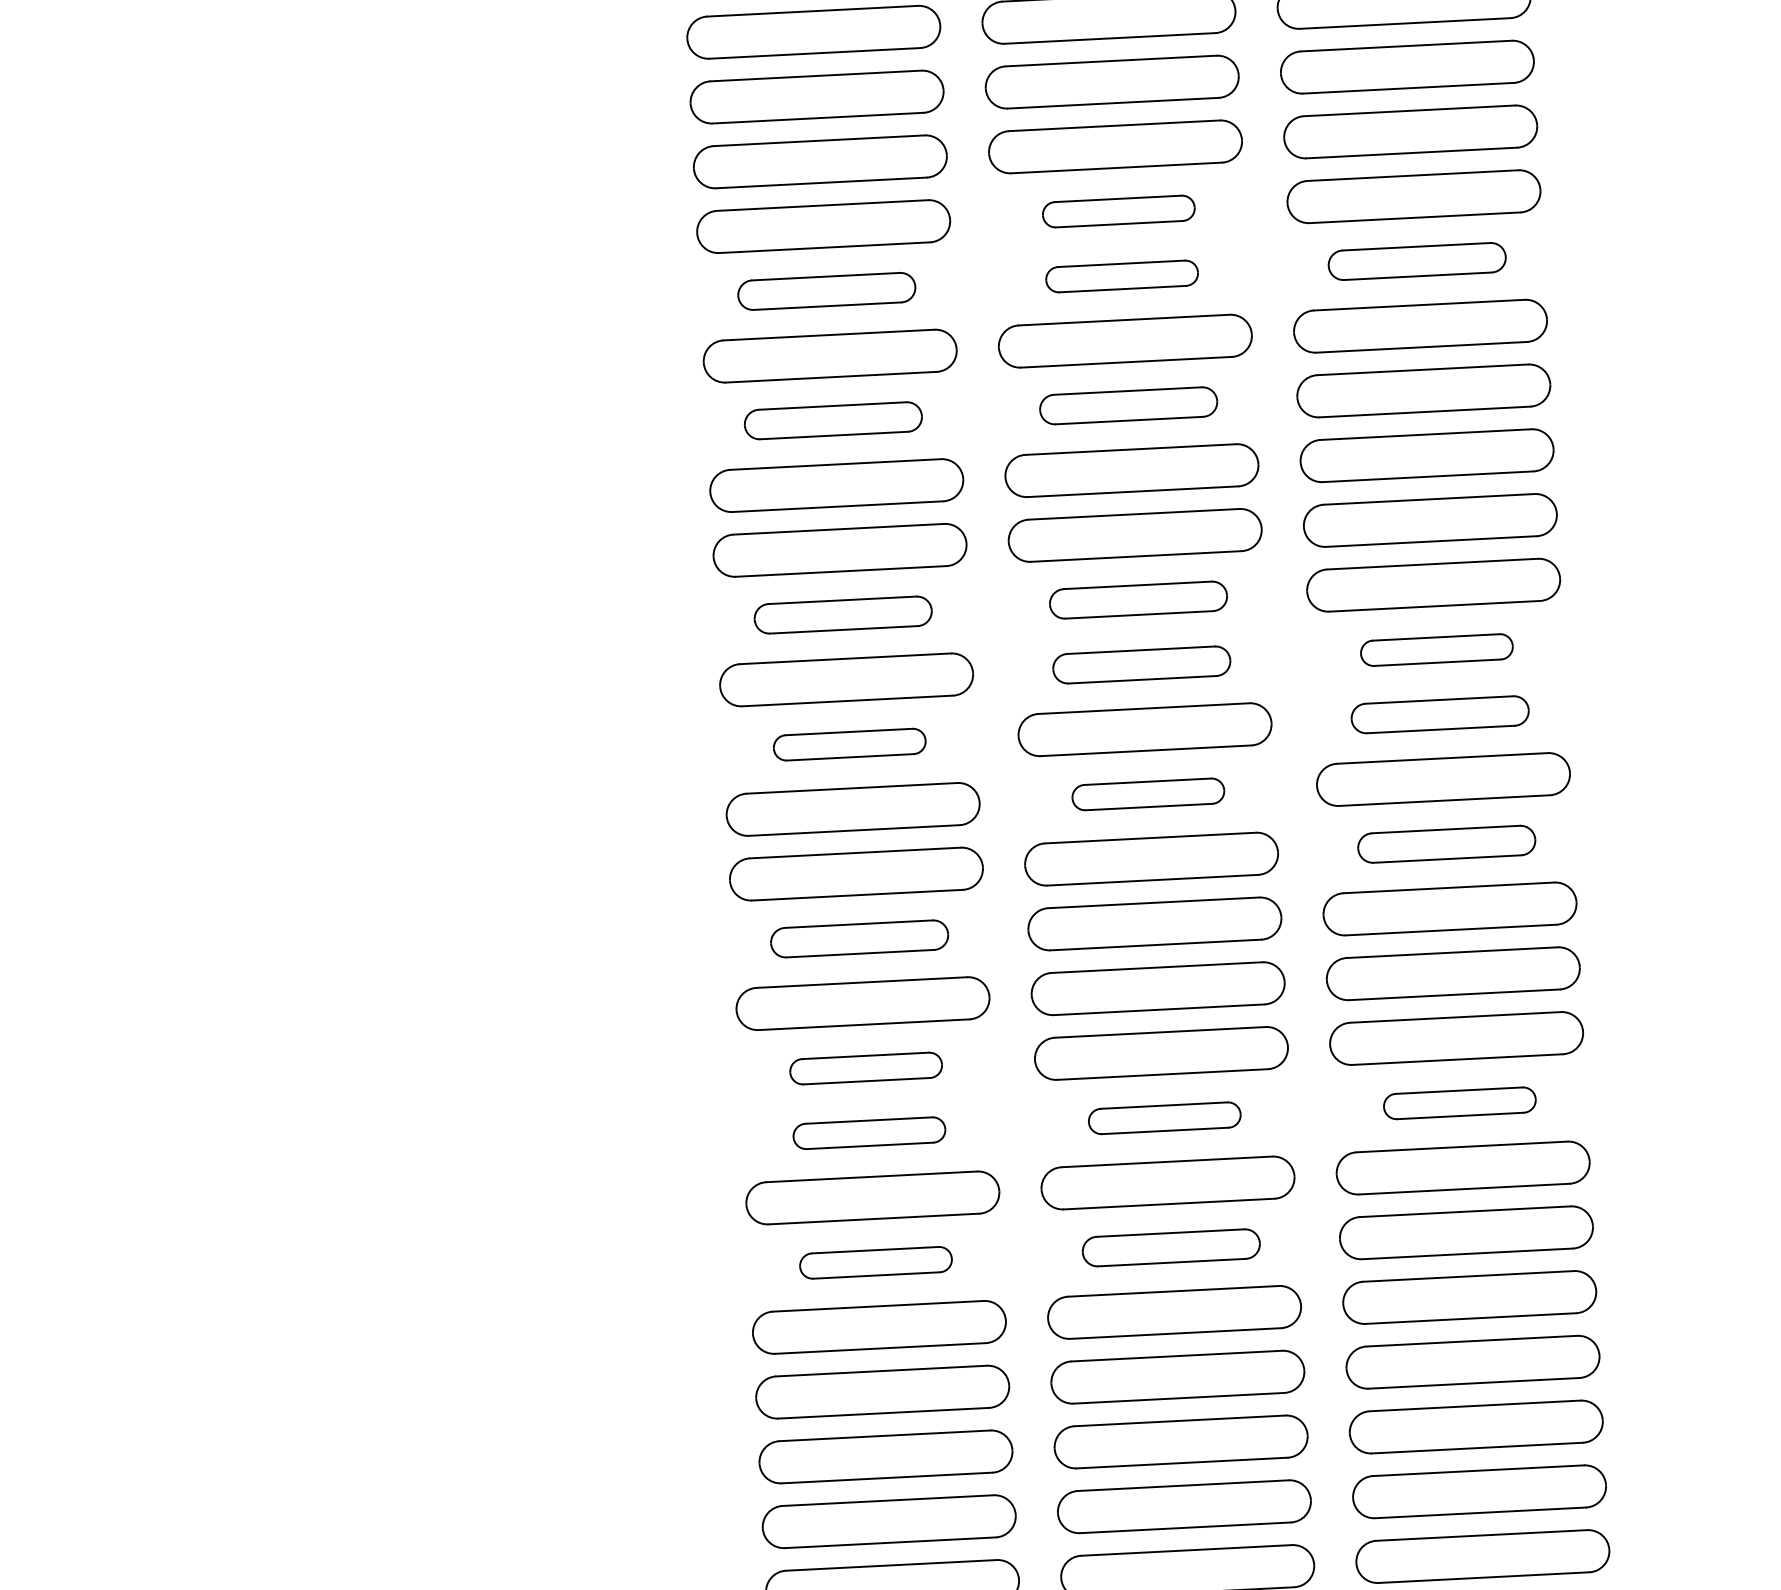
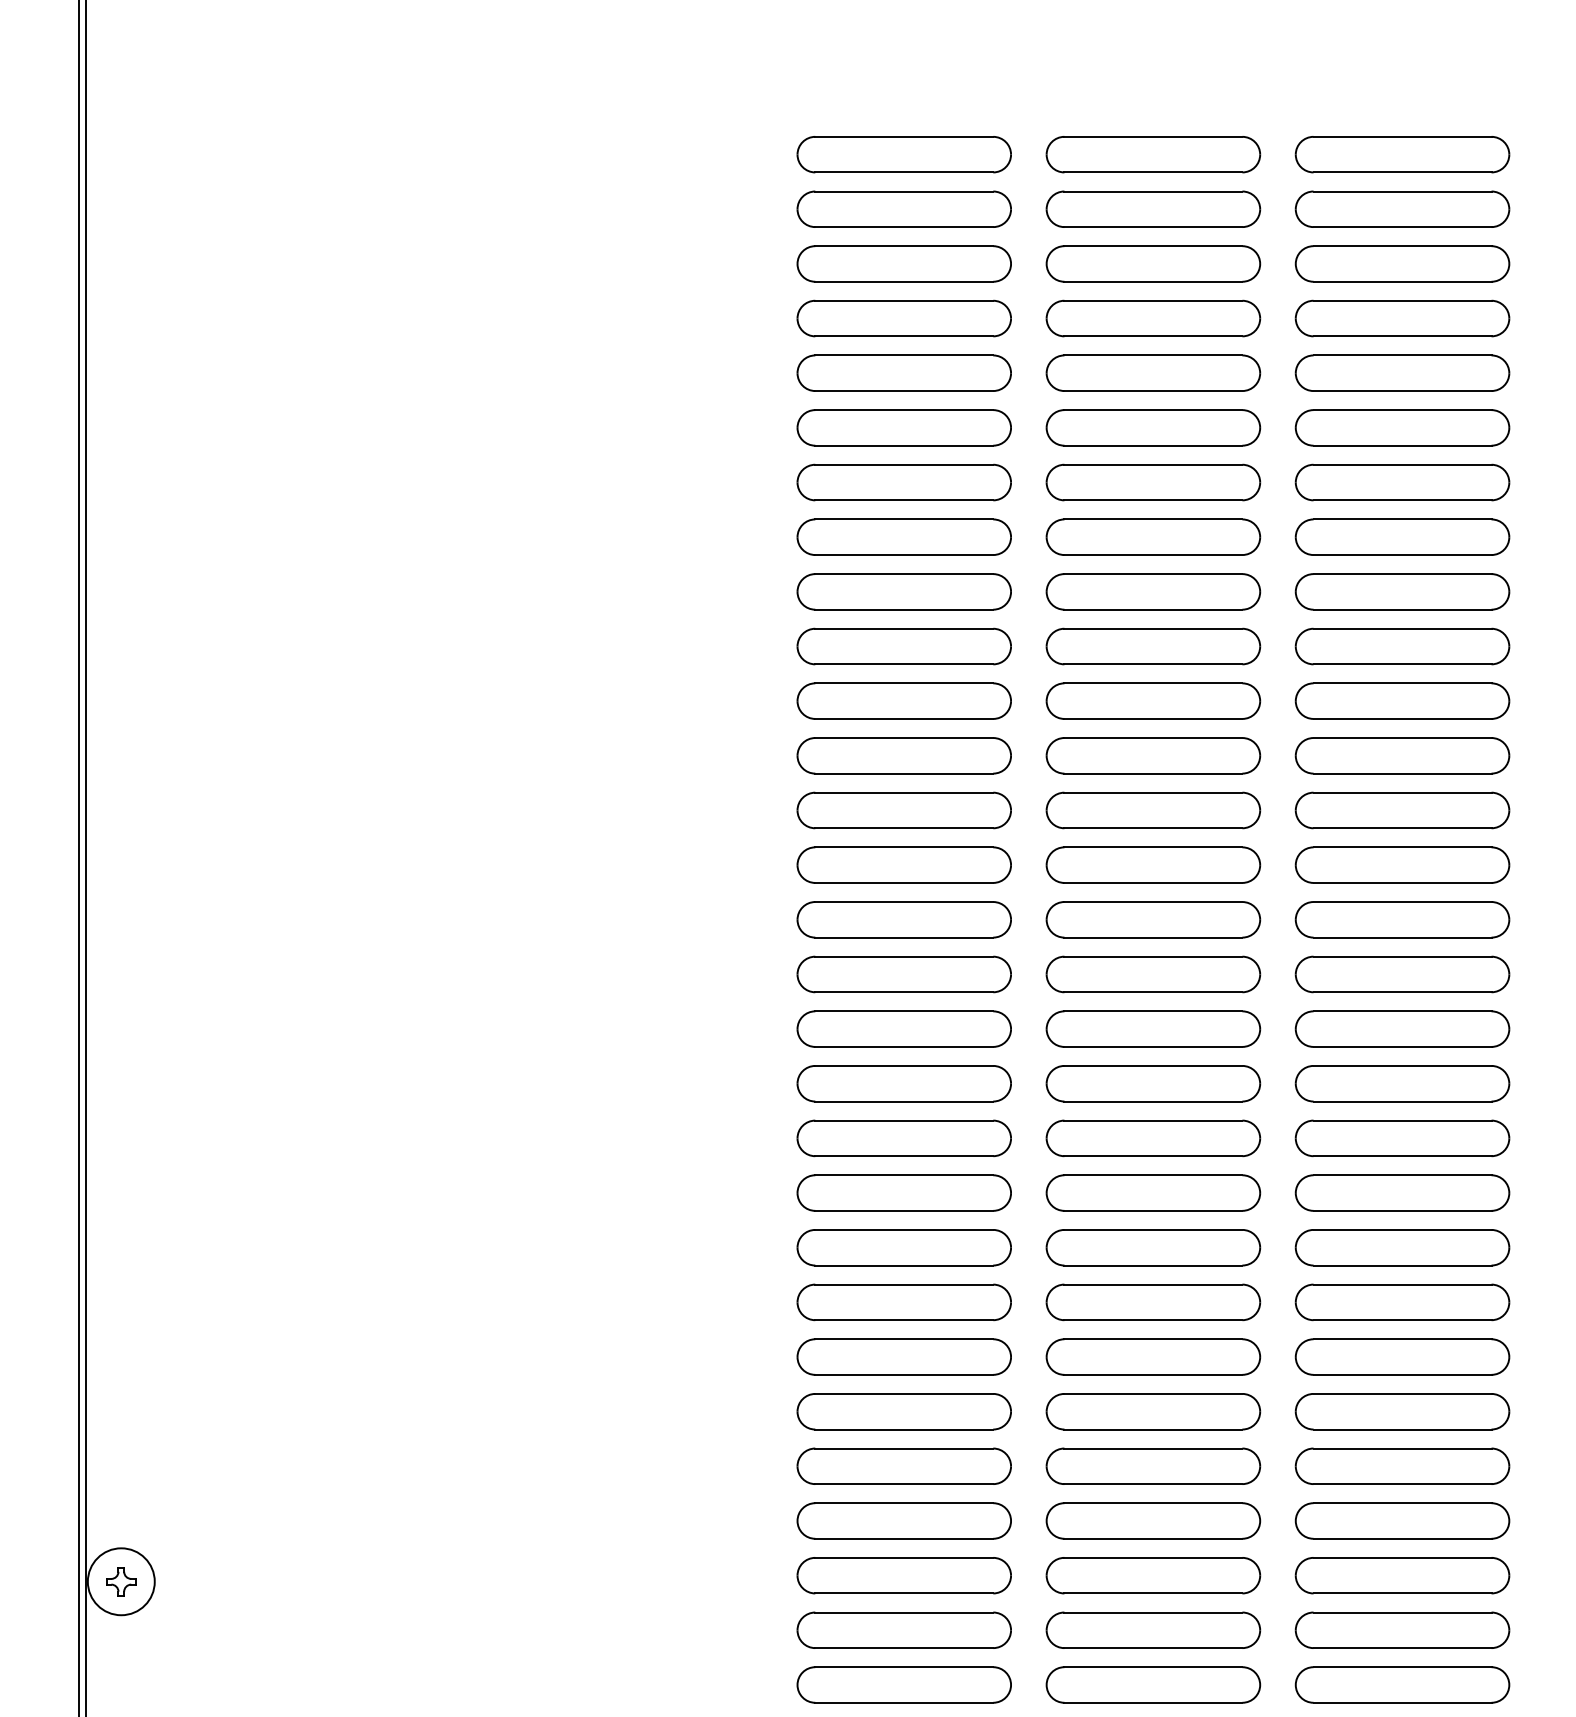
part: (1118, 210) -> (1153, 536), size x1.67
part: (1417, 261) -> (1402, 591), size x1.43
part: (1122, 275) -> (1153, 591), size x1.67
part: (825, 290) -> (903, 591), size x1.43
part: (1128, 405) -> (1153, 700), size x1.43
part: (832, 420) -> (903, 700), size x1.43
part: (1138, 599) -> (1153, 864), size x1.43
part: (842, 614) -> (903, 864), size x1.43
part: (1436, 649) -> (1402, 919), size x1.67
part: (1141, 664) -> (1153, 919), size x1.43
part: (1440, 714) -> (1402, 974), size x1.43
part: (848, 744) -> (903, 974), size x1.67
part: (1148, 793) -> (1153, 1028), size x1.67
part: (1446, 843) -> (1402, 1083), size x1.43
part: (858, 939) -> (903, 1138), size x1.43
part: (865, 1068) -> (903, 1247), size x1.67
part: (1459, 1103) -> (1402, 1302), size x1.67
part: (1164, 1118) -> (1153, 1302), size x1.67
part: (868, 1133) -> (903, 1302), size x1.67
part: (1171, 1247) -> (1153, 1411), size x1.43
part: (875, 1262) -> (903, 1411), size x1.67

